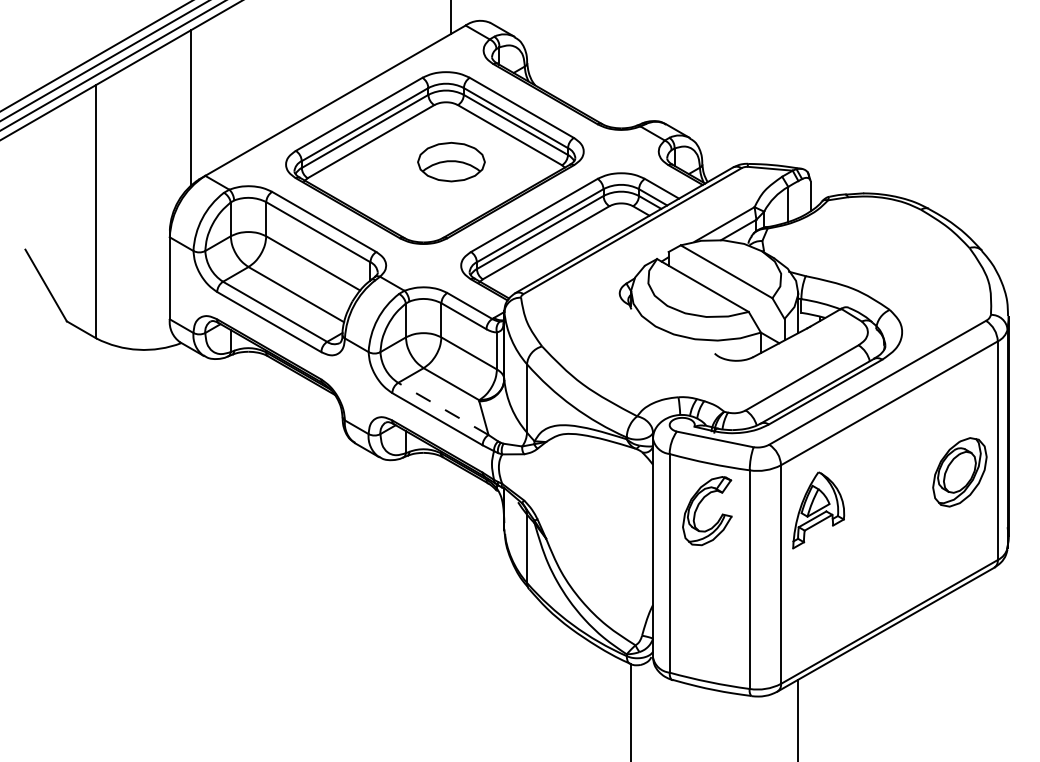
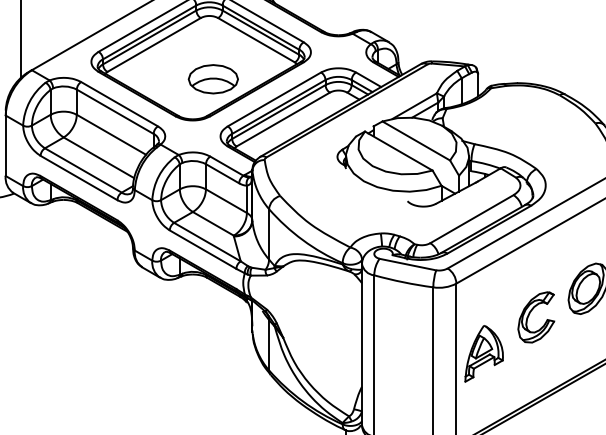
part: (451, 162) -> (213, 79), moved
line: (442, 408) -> (206, 241), dashed -> solid
part: (698, 507) -> (529, 314), moved
part: (818, 510) -> (484, 353), moved

